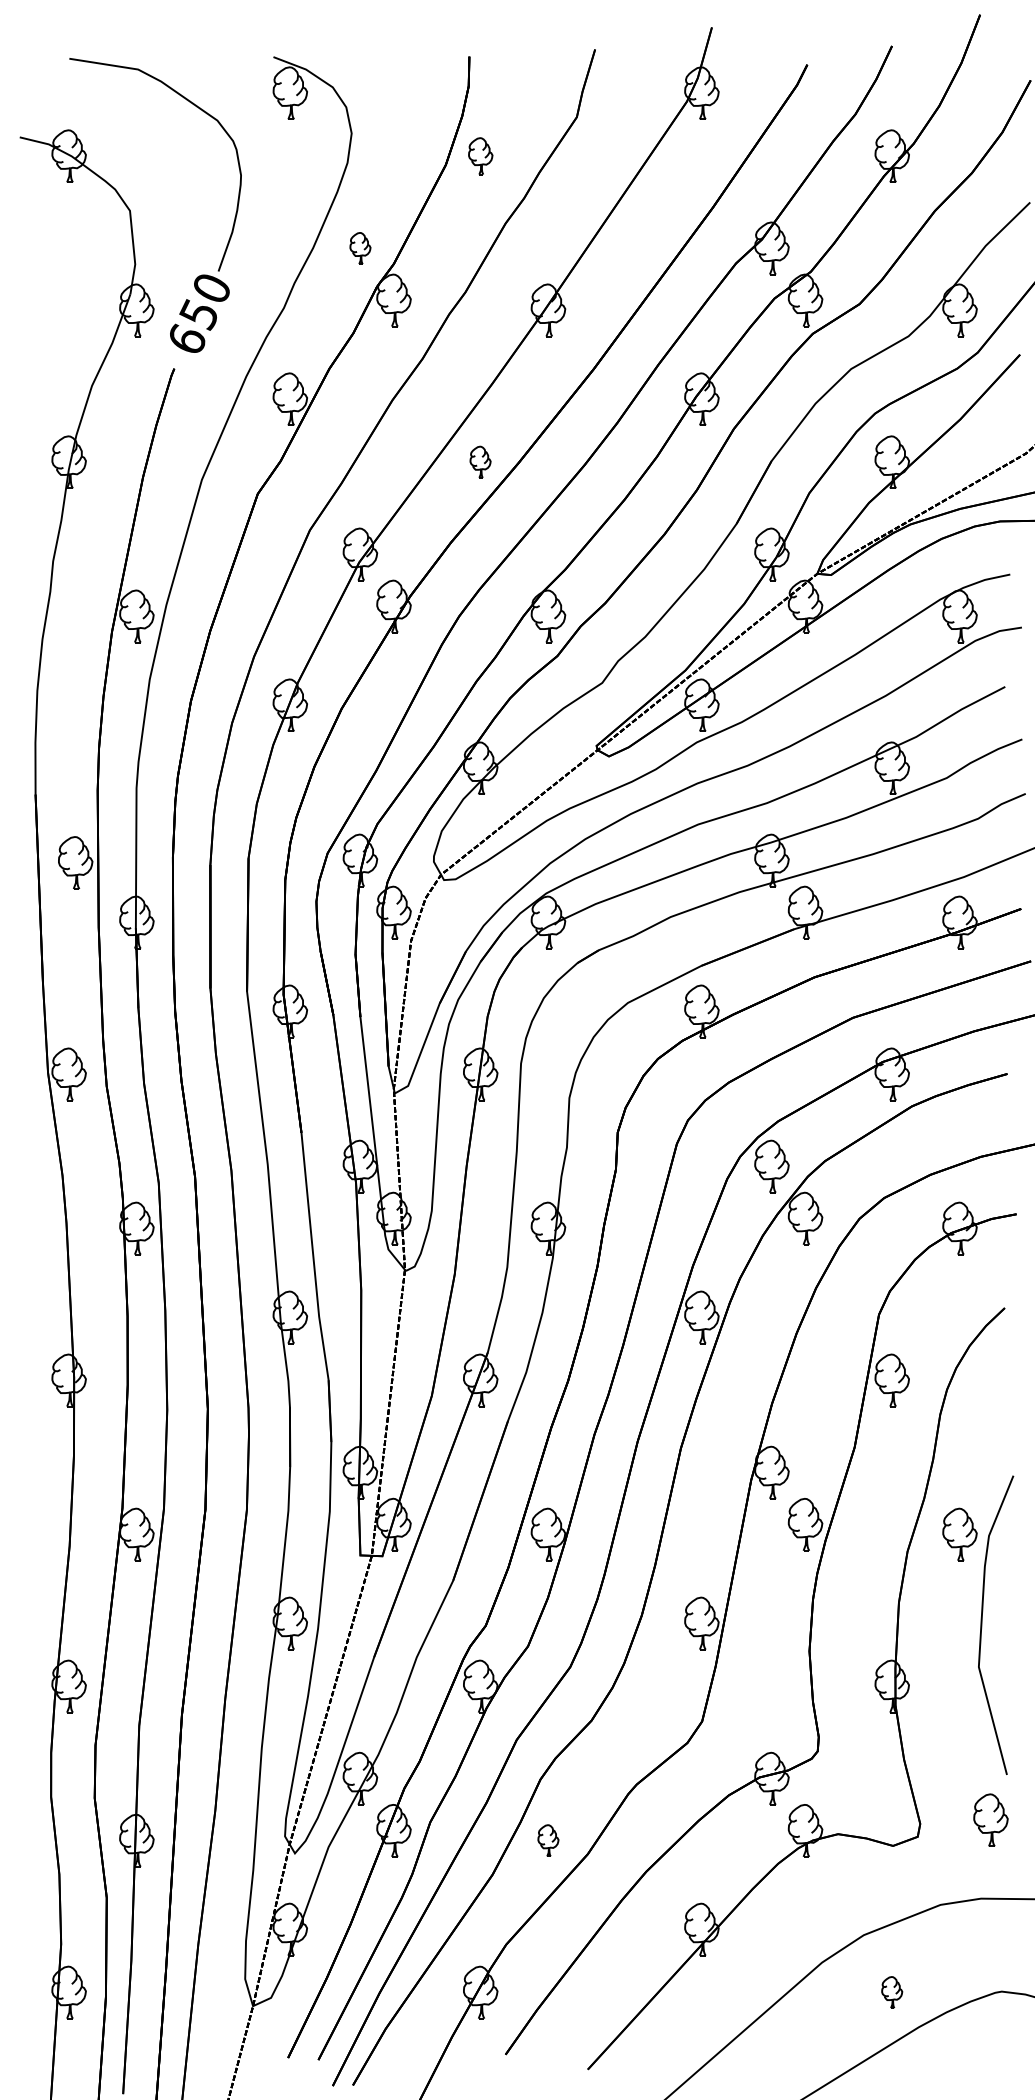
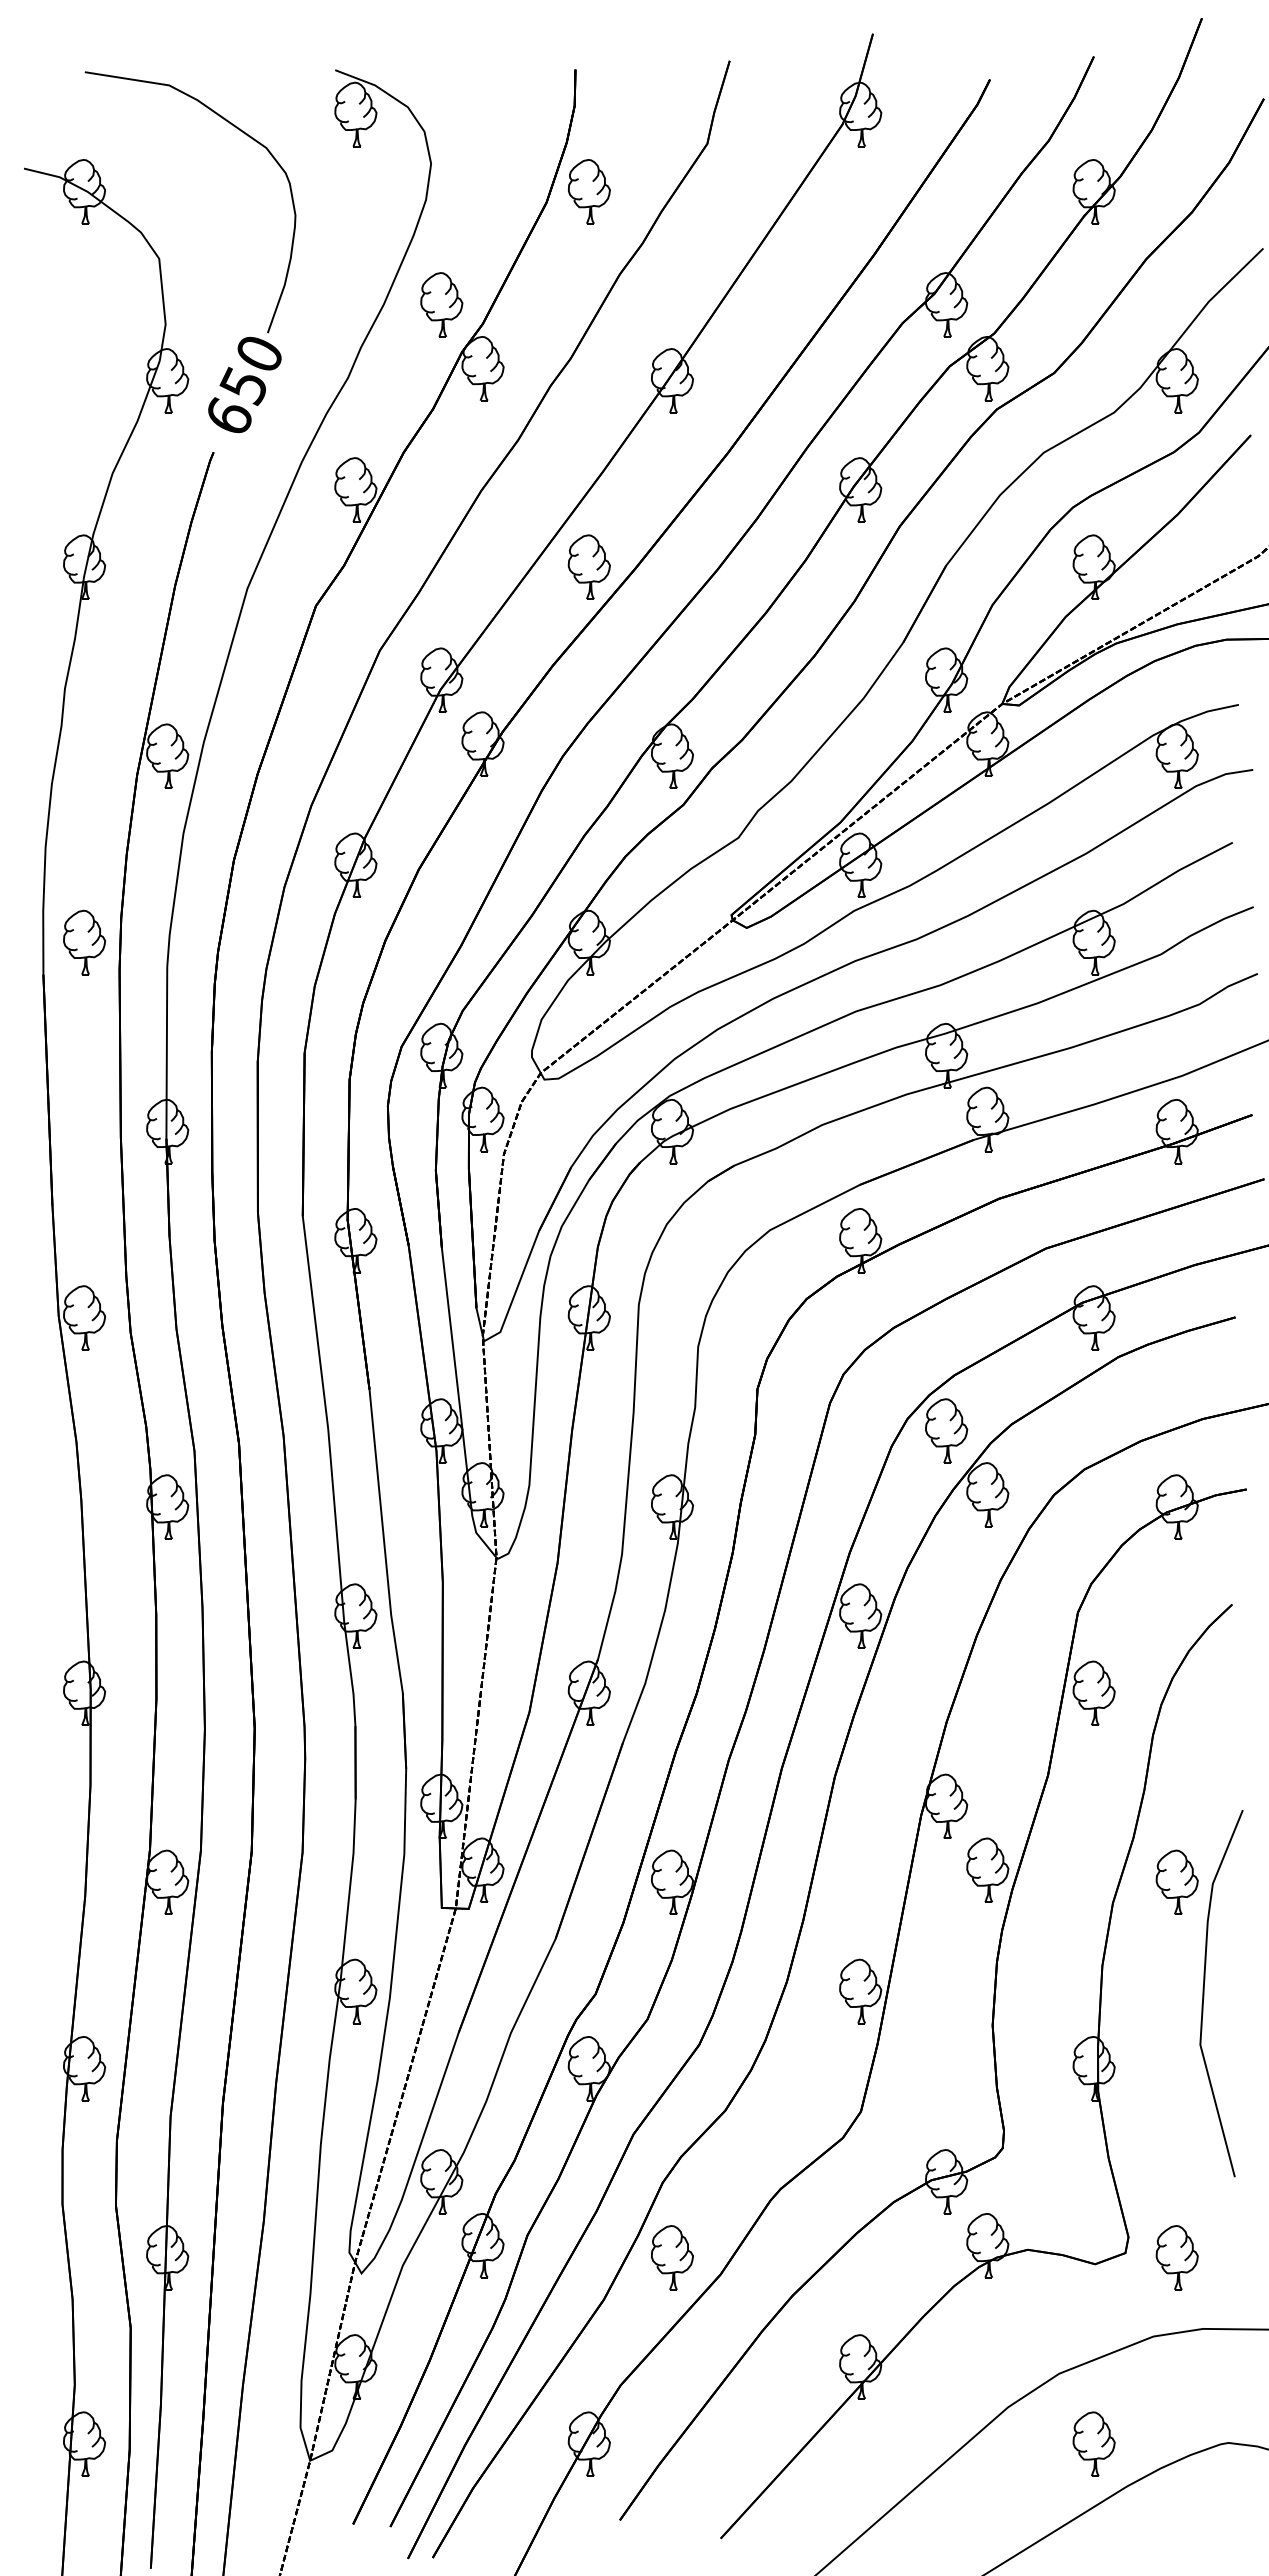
part: (480, 156) -> (589, 191), size x1.43
part: (360, 248) -> (441, 304), size x1.67
part: (479, 461) -> (588, 566), size x1.67
part: (75, 862) -> (84, 942), moved
part: (990, 1820) -> (1176, 2257), moved
part: (548, 1840) -> (672, 2257), size x1.67
part: (891, 1992) -> (1093, 2443), size x1.67

